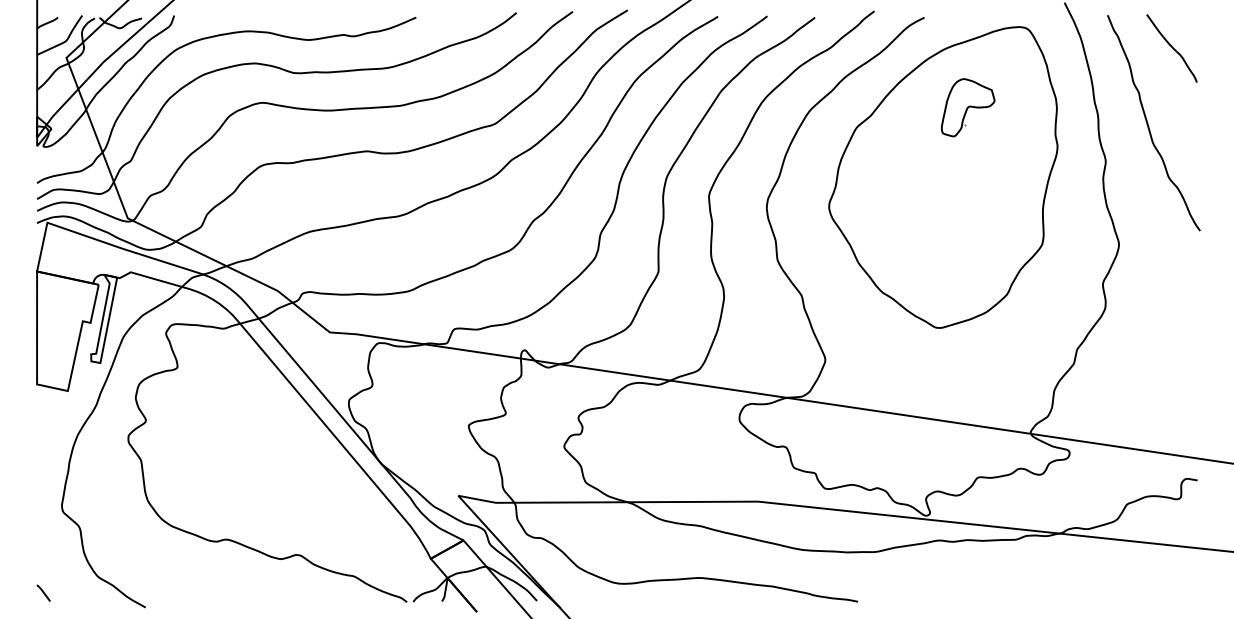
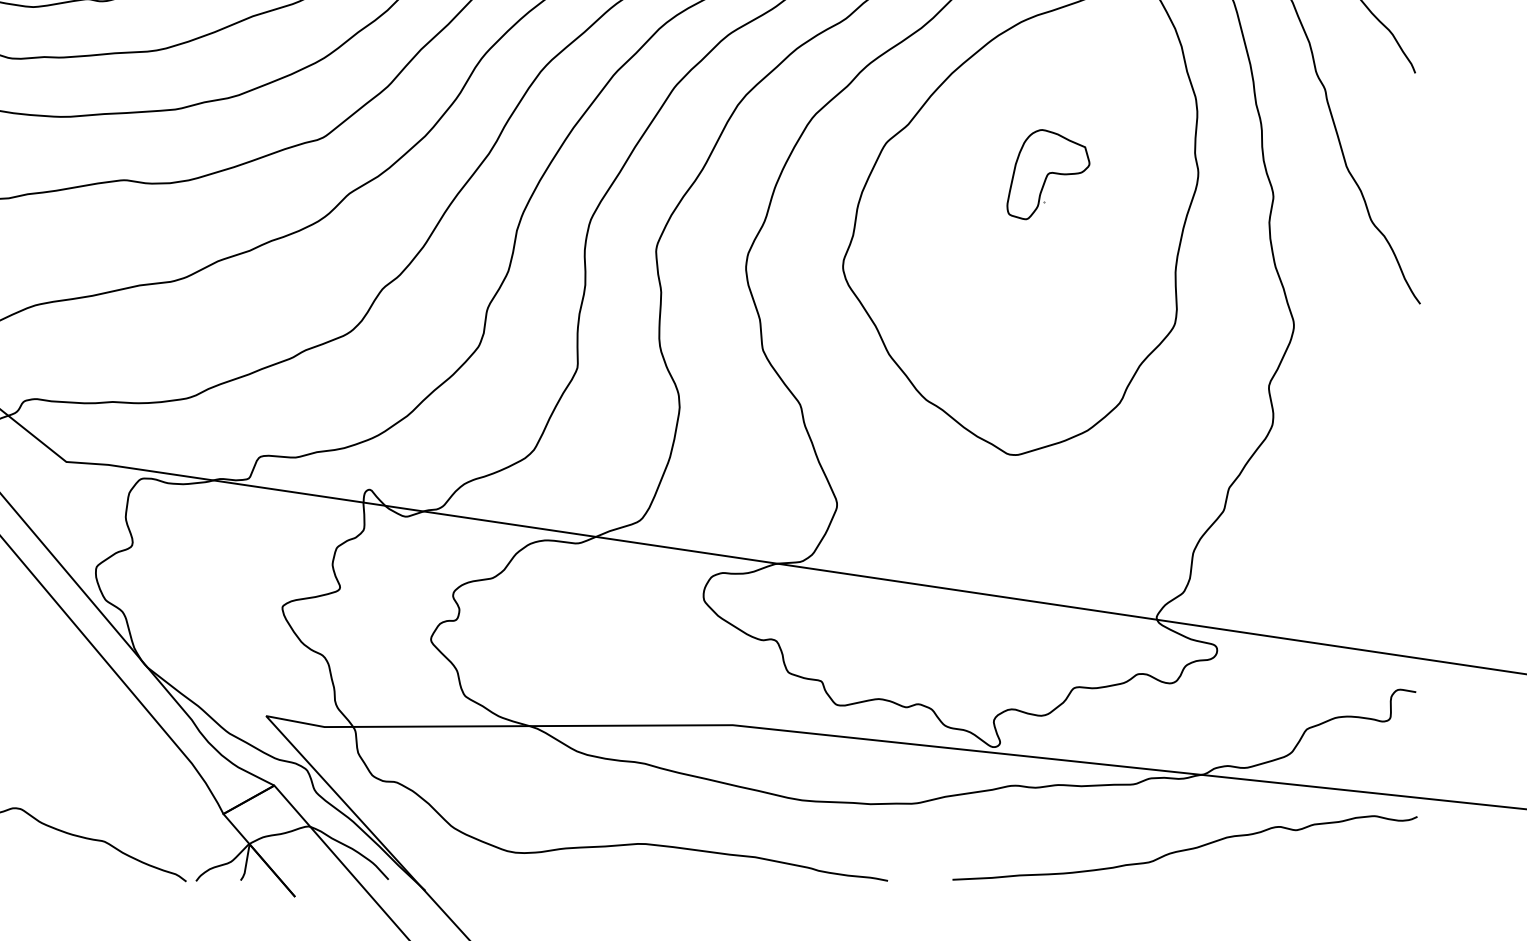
part: (967, 107) -> (1047, 174), moved
curve: (1048, 581) -> (1184, 849), added

